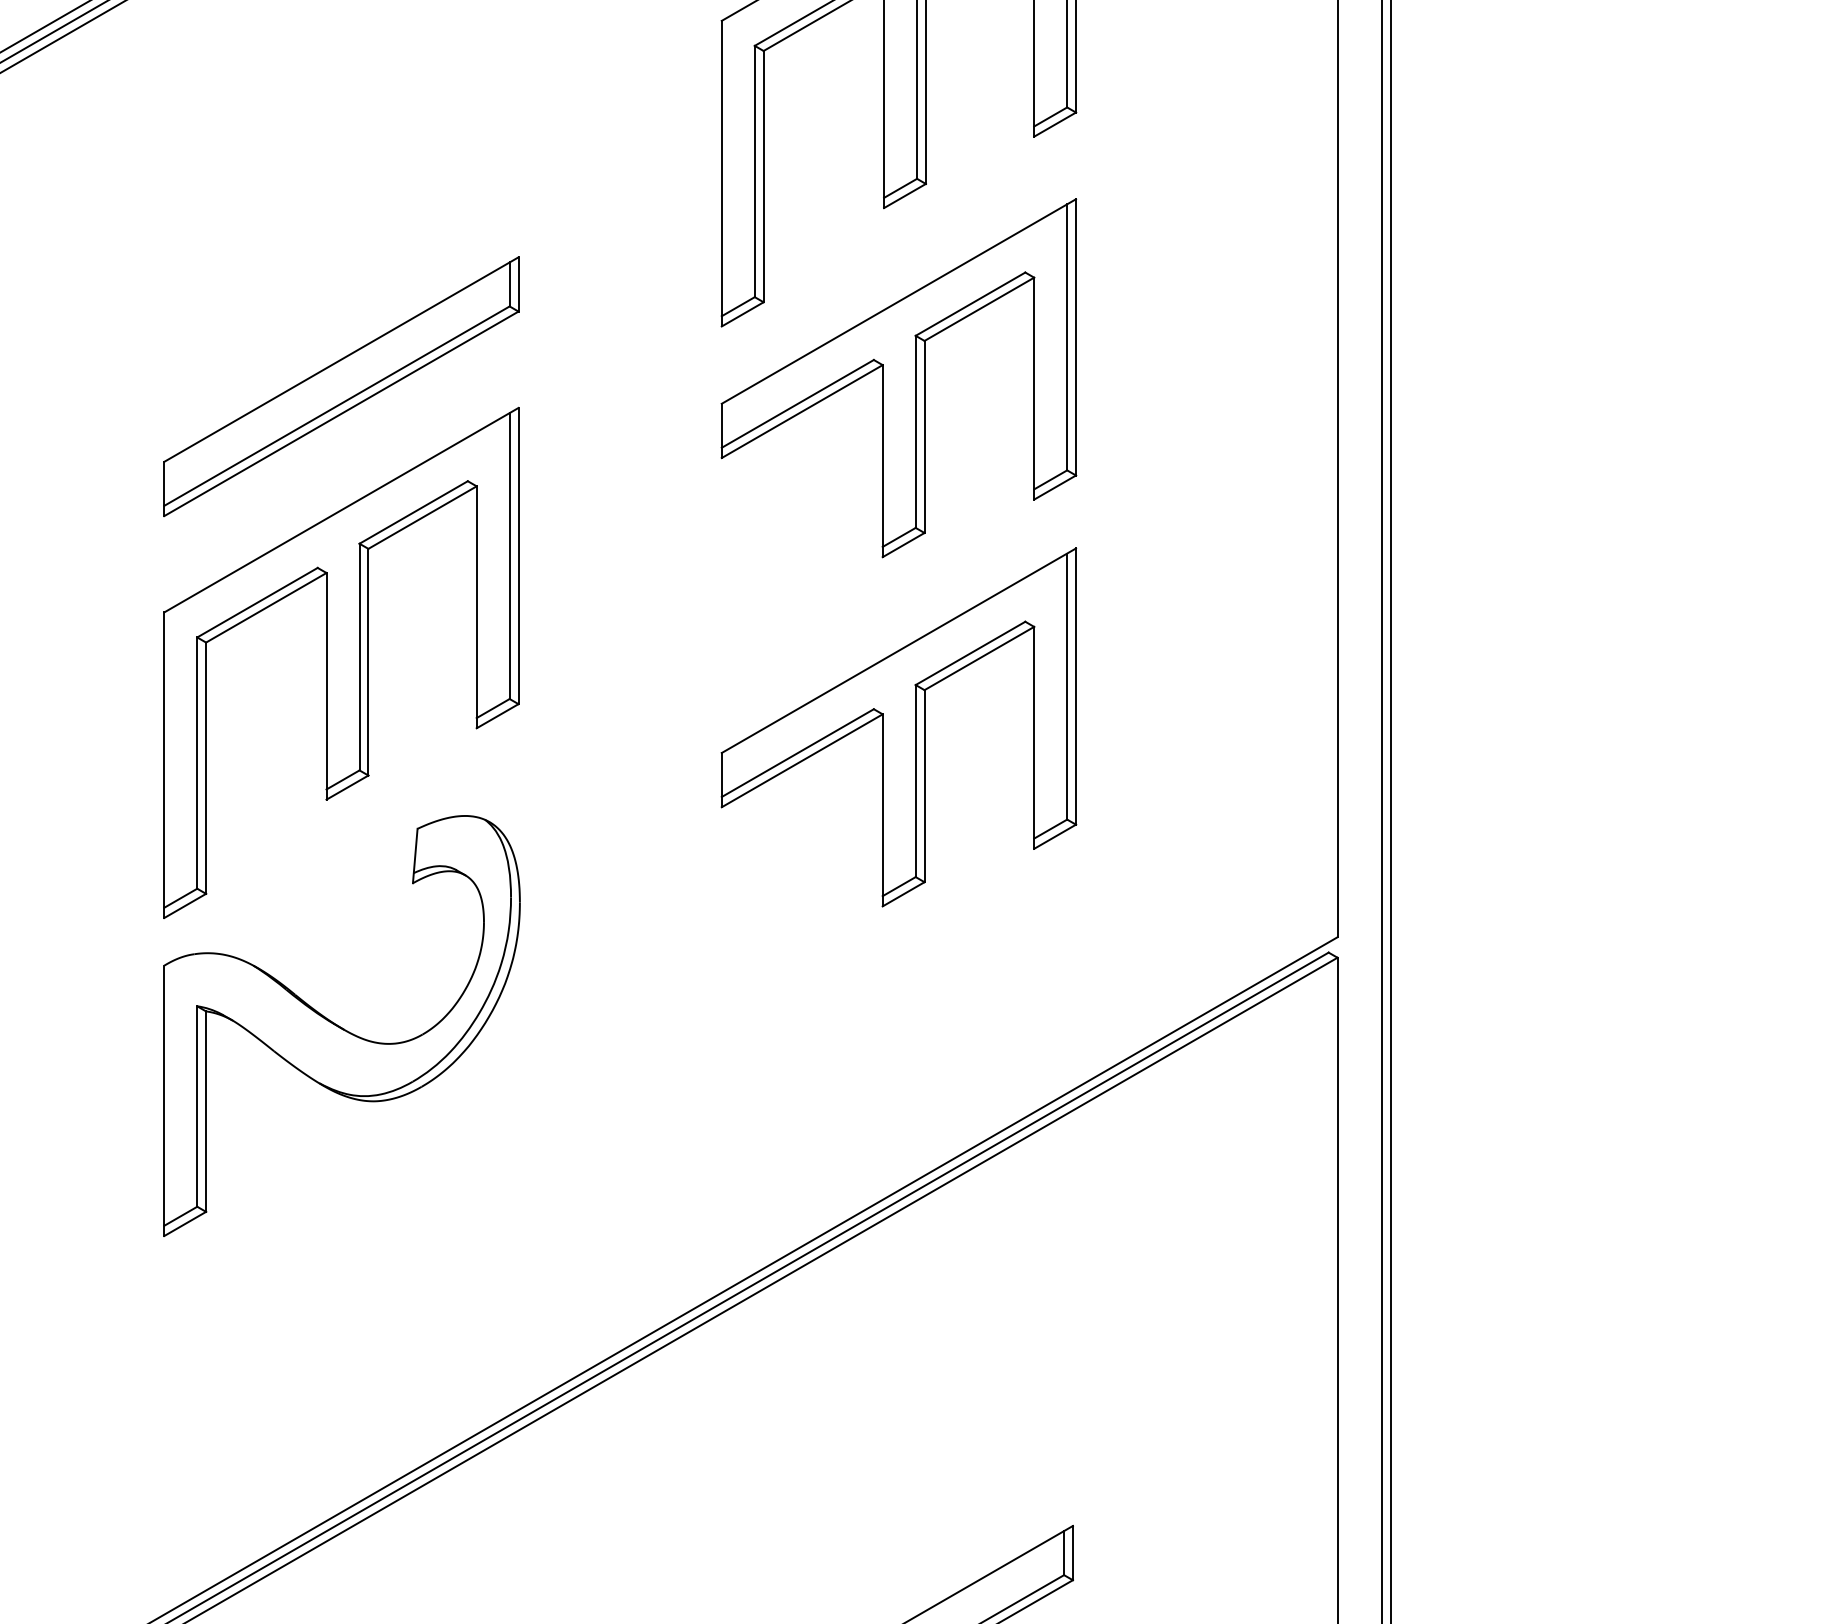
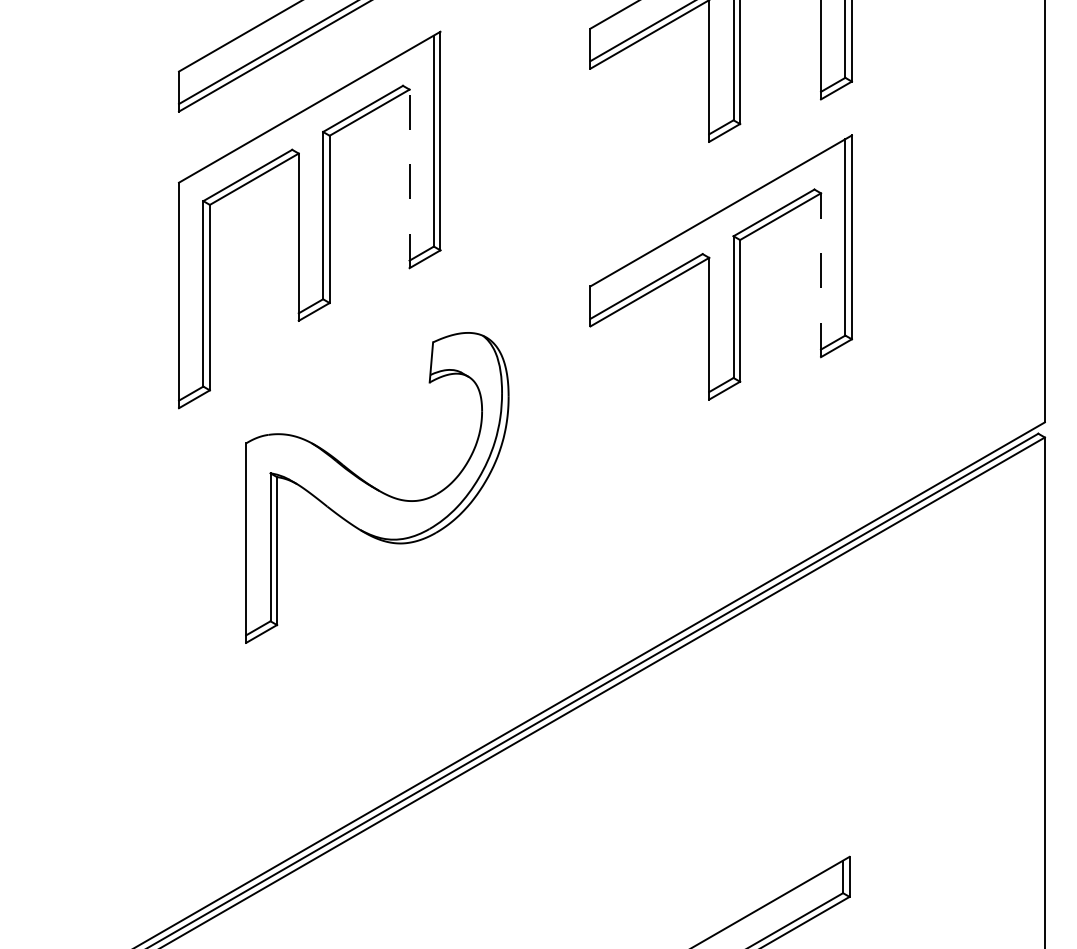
line: (476, 607) -> (409, 179), solid -> dashed
line: (1034, 737) -> (821, 274), solid -> dashed
part: (341, 1025) -> (376, 487), moved

